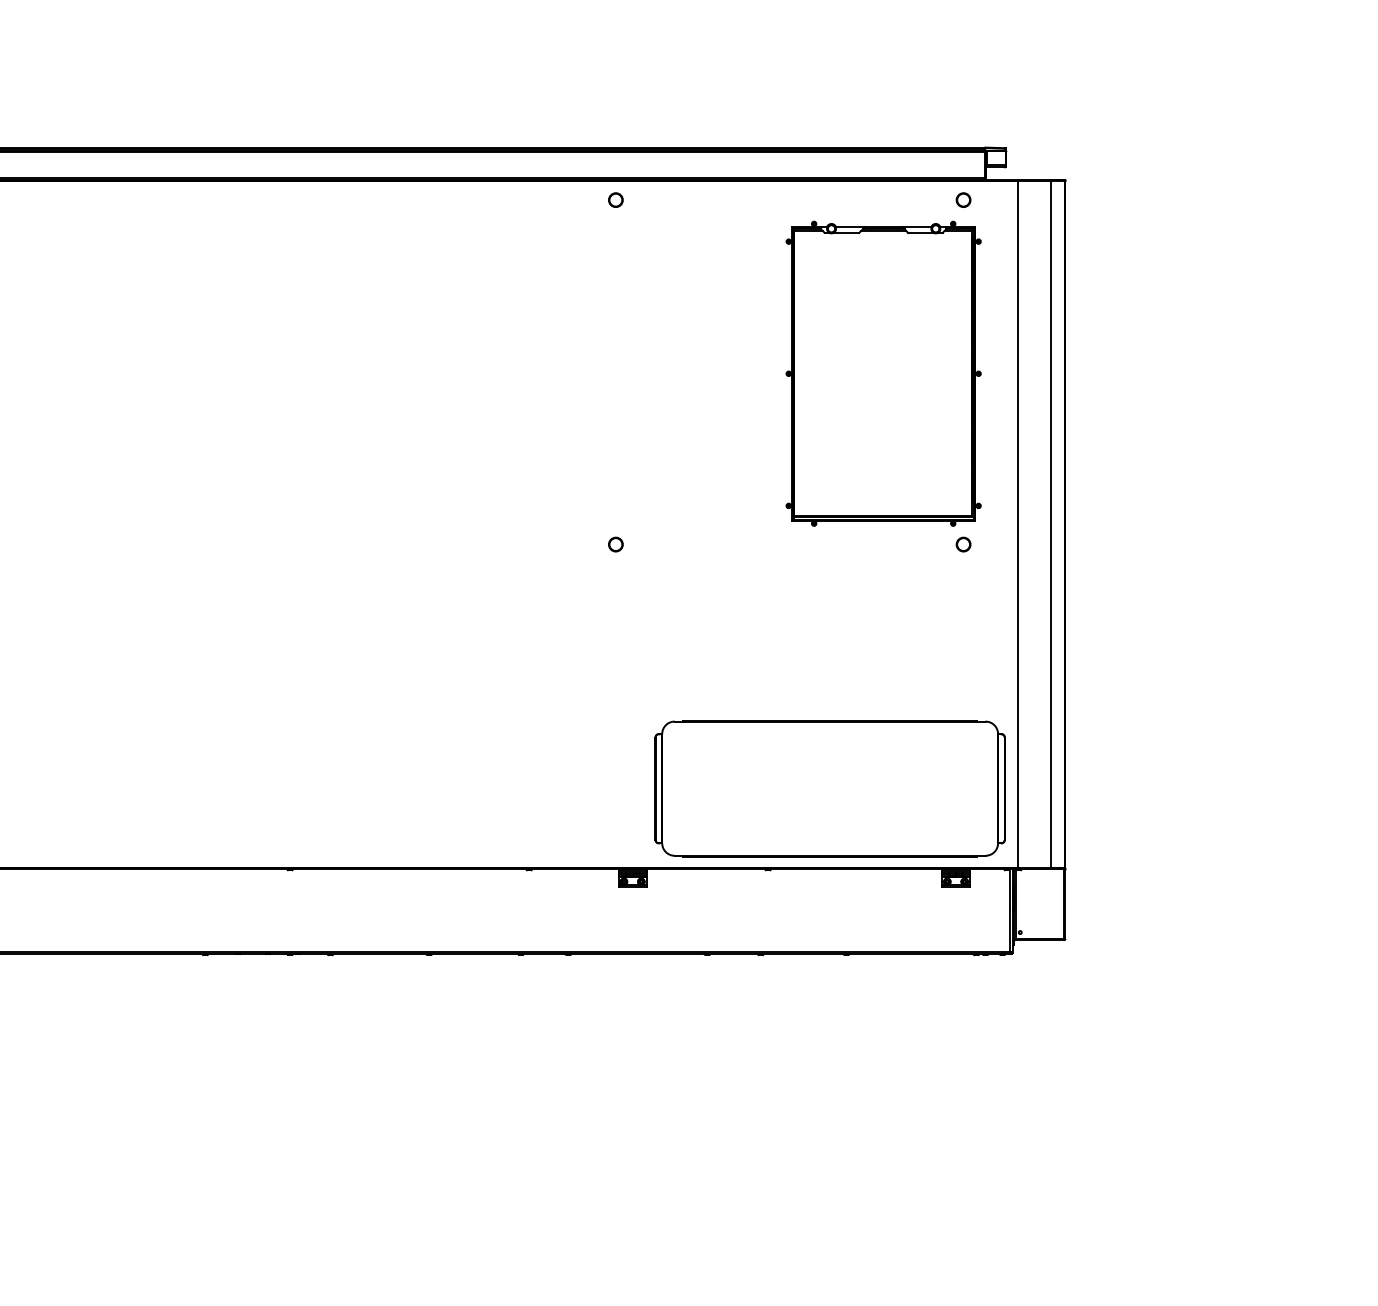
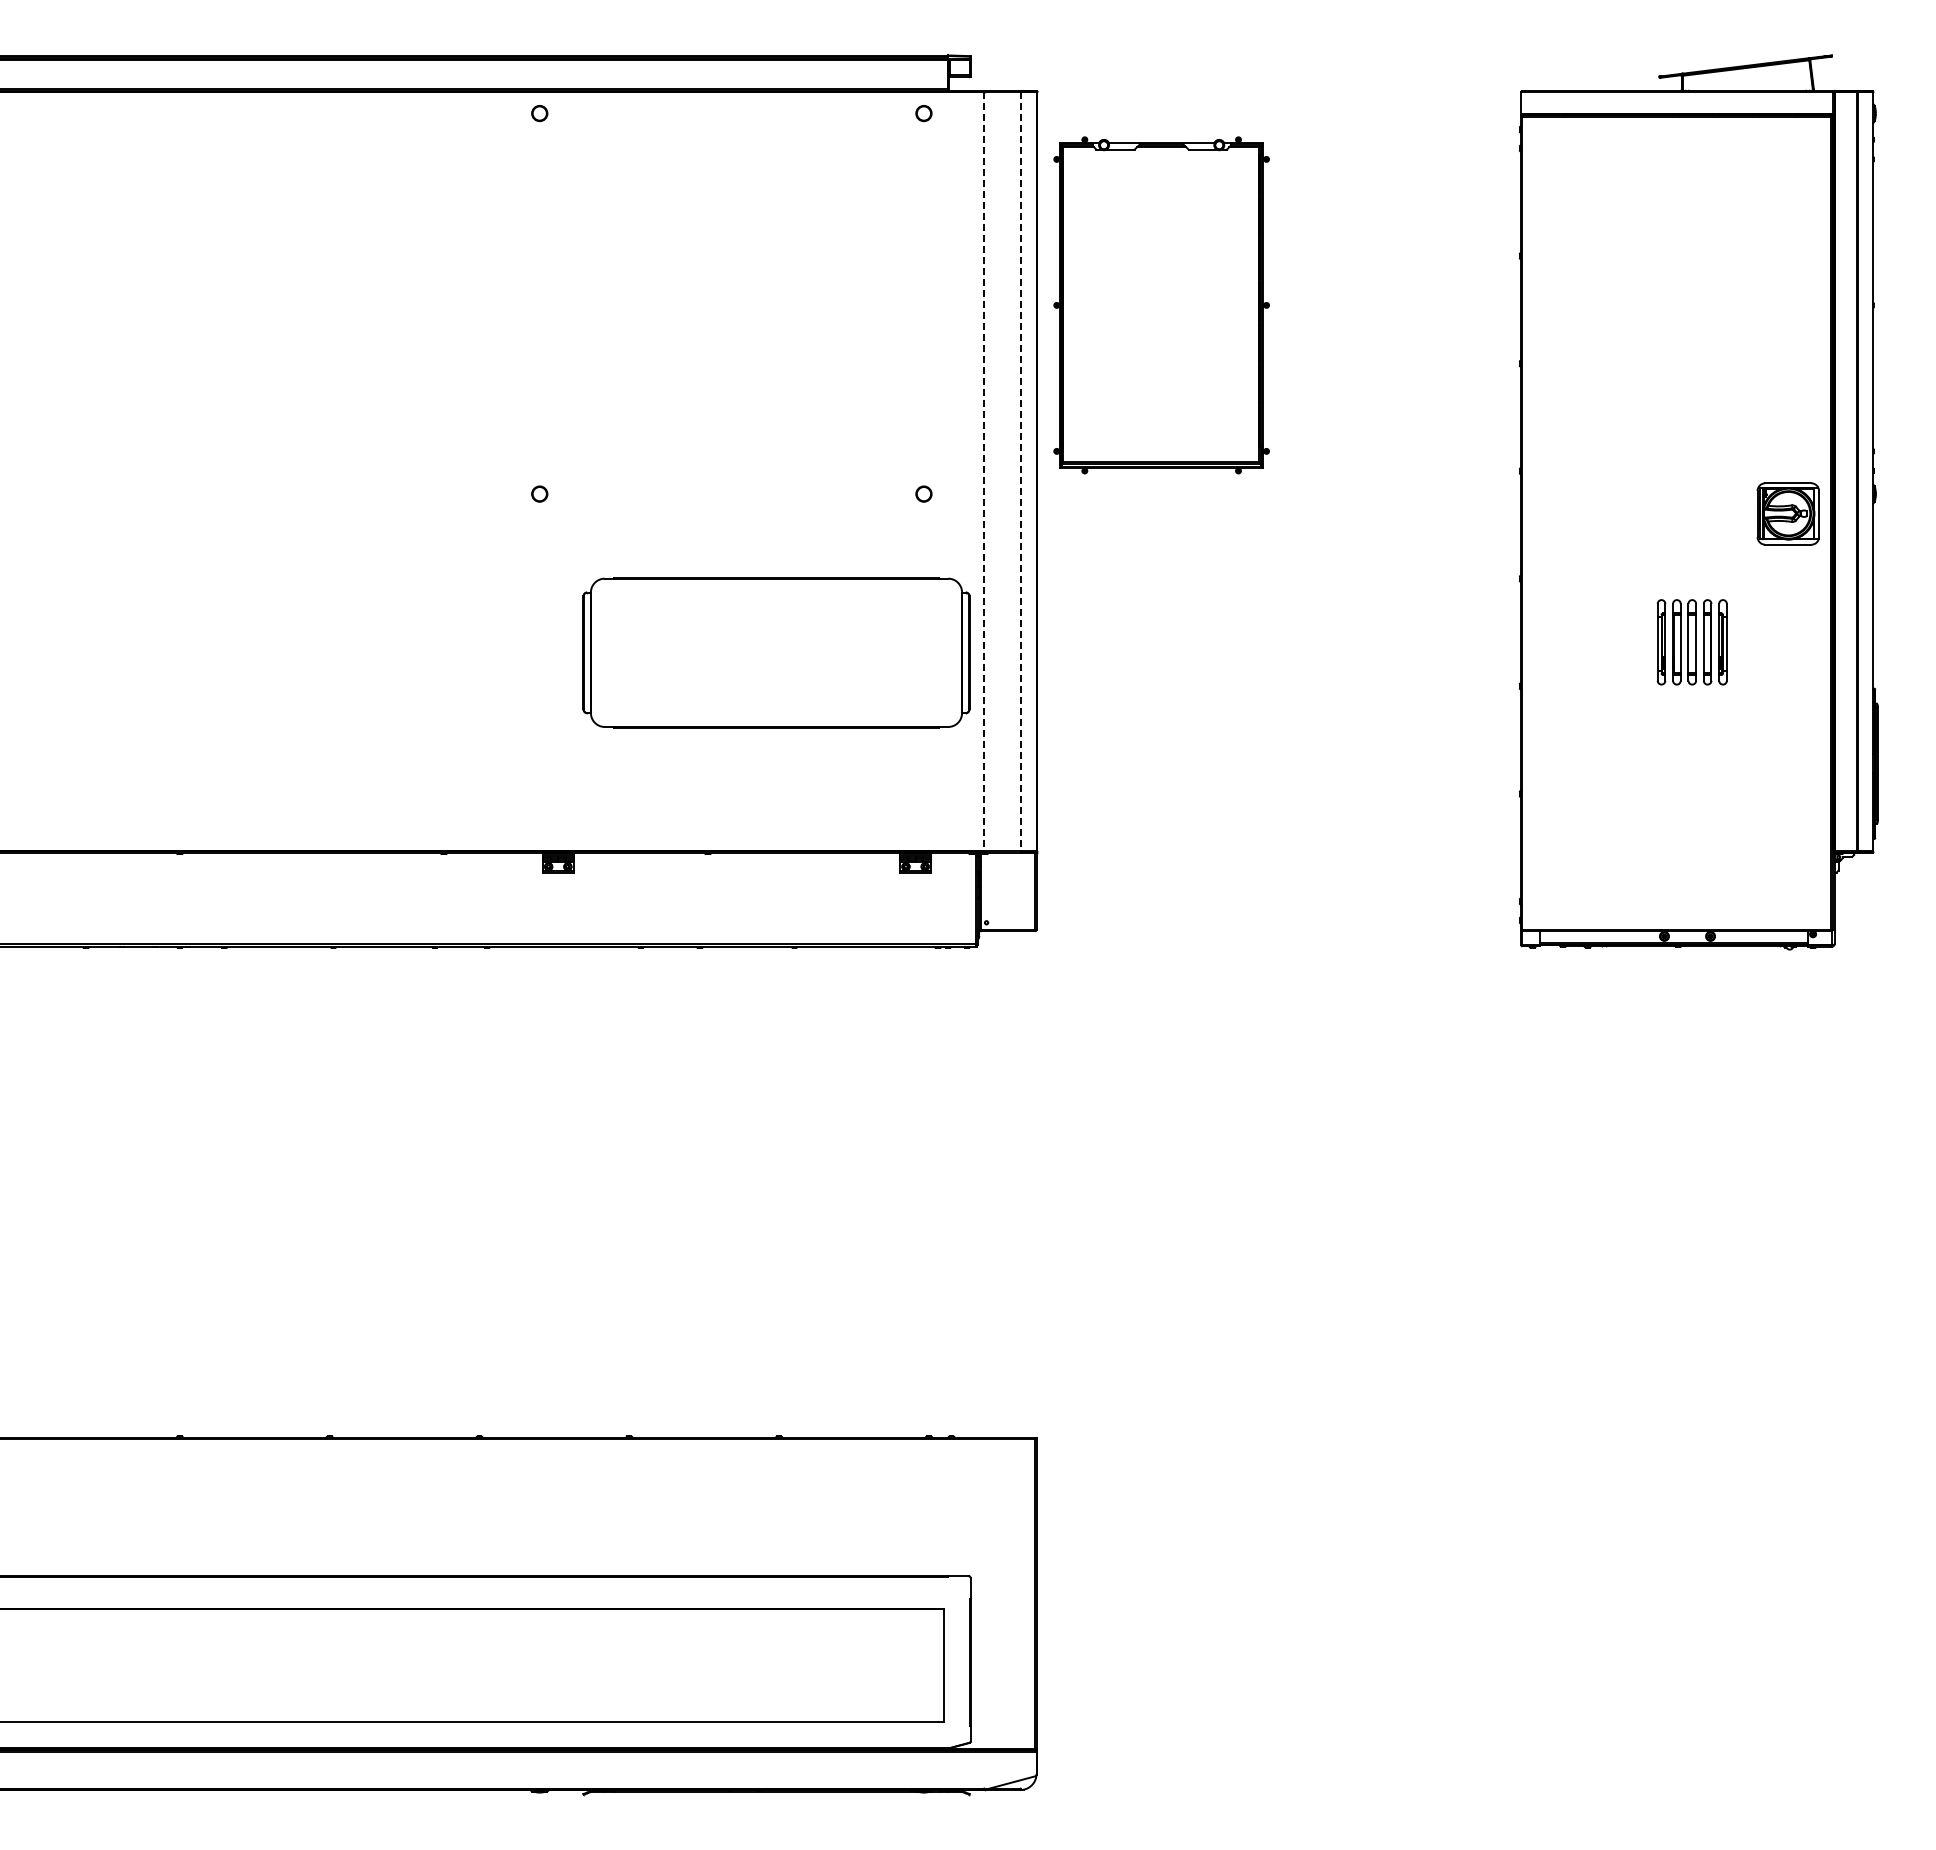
part: (883, 373) -> (1161, 305), moved
line: (1018, 524) -> (984, 471), solid -> dashed
line: (1050, 524) -> (1020, 471), solid -> dashed
part: (830, 788) -> (776, 652), moved

